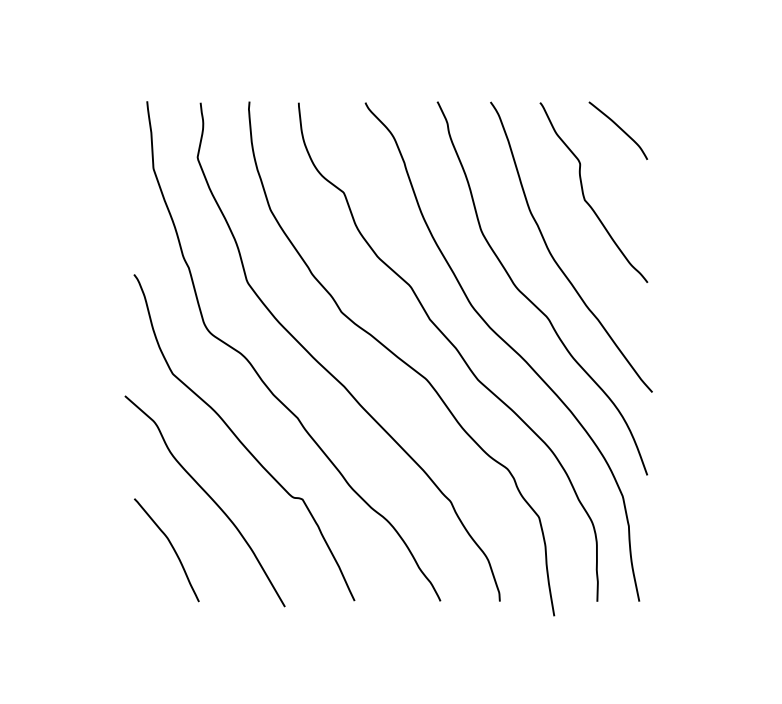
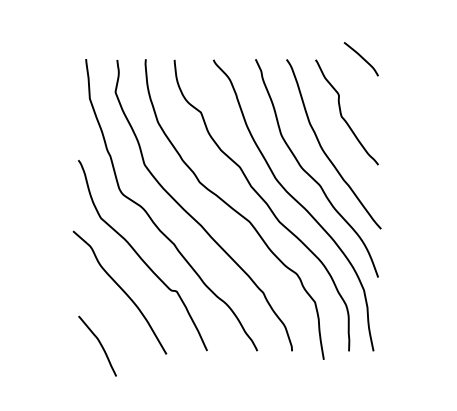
curve: (618, 129) -> (361, 58), moved
curve: (170, 545) -> (99, 343), moved

